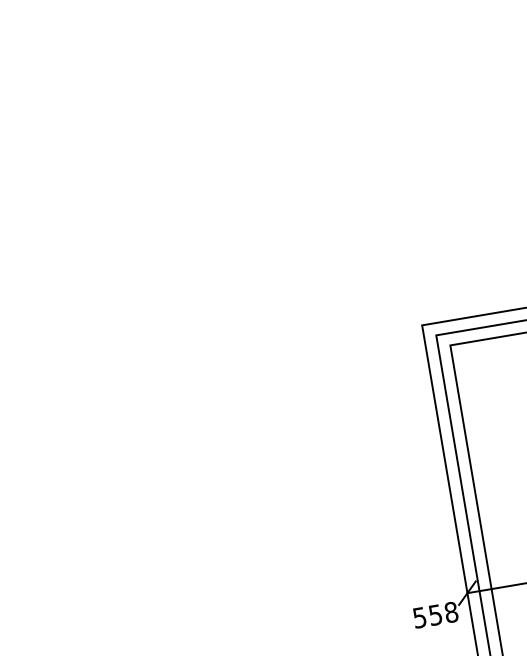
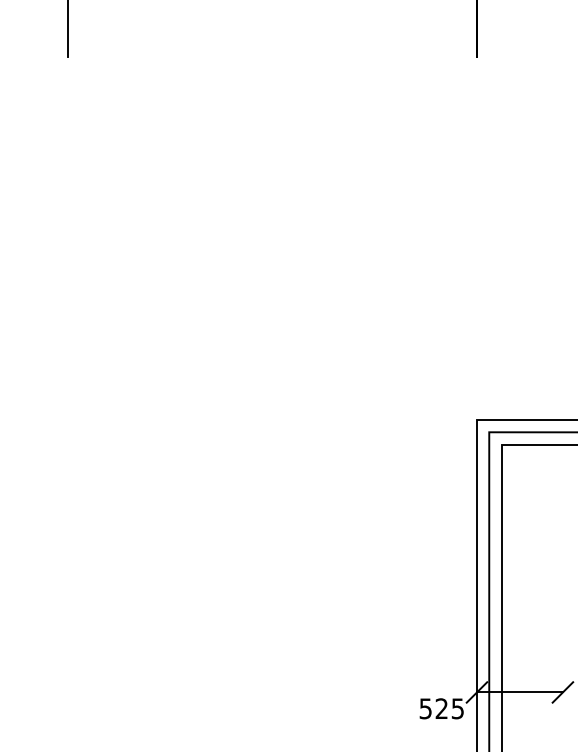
text: (443, 613) -> (449, 708), 558 -> 525

